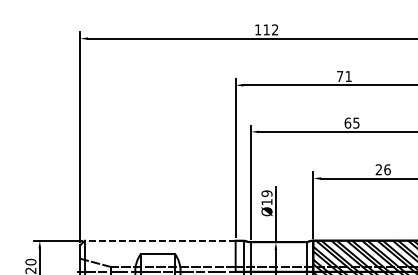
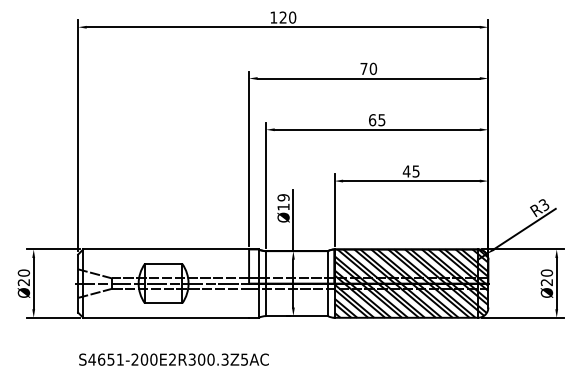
text: (270, 29) -> (287, 17), 112 -> 120
text: (348, 76) -> (373, 68), 71 -> 70
text: (382, 169) -> (410, 171), 26 -> 45
line: (160, 240) -> (166, 249), dashed -> solid

